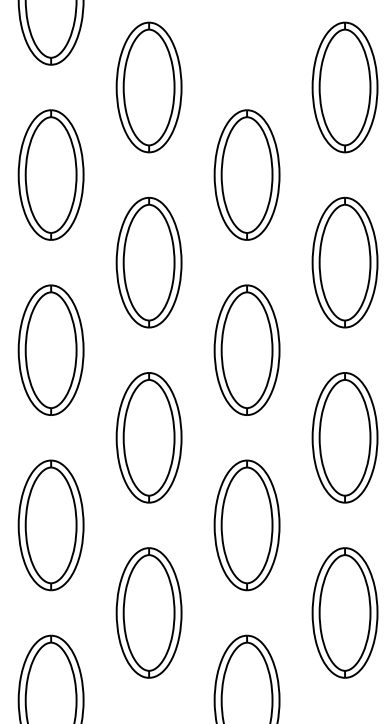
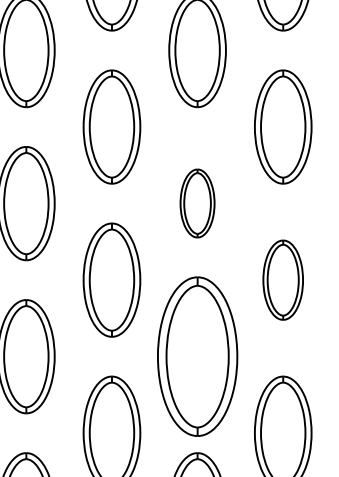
part: (246, 349) -> (197, 202), size x0.6
part: (344, 437) -> (282, 279), size x0.7
part: (246, 525) -> (197, 356), size x1.4

